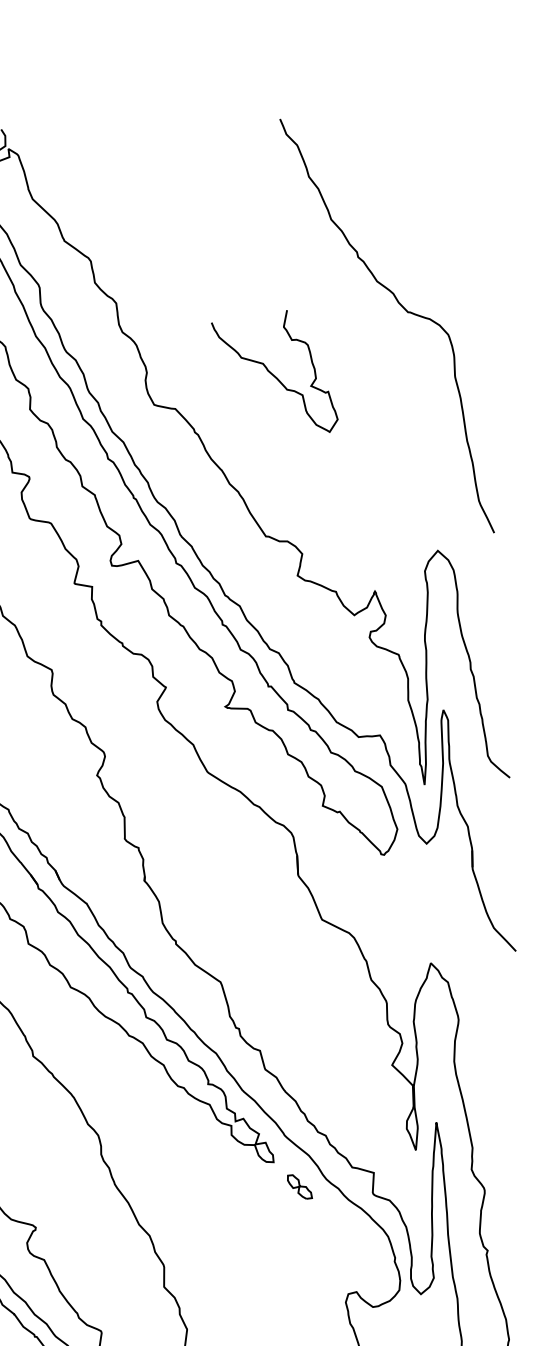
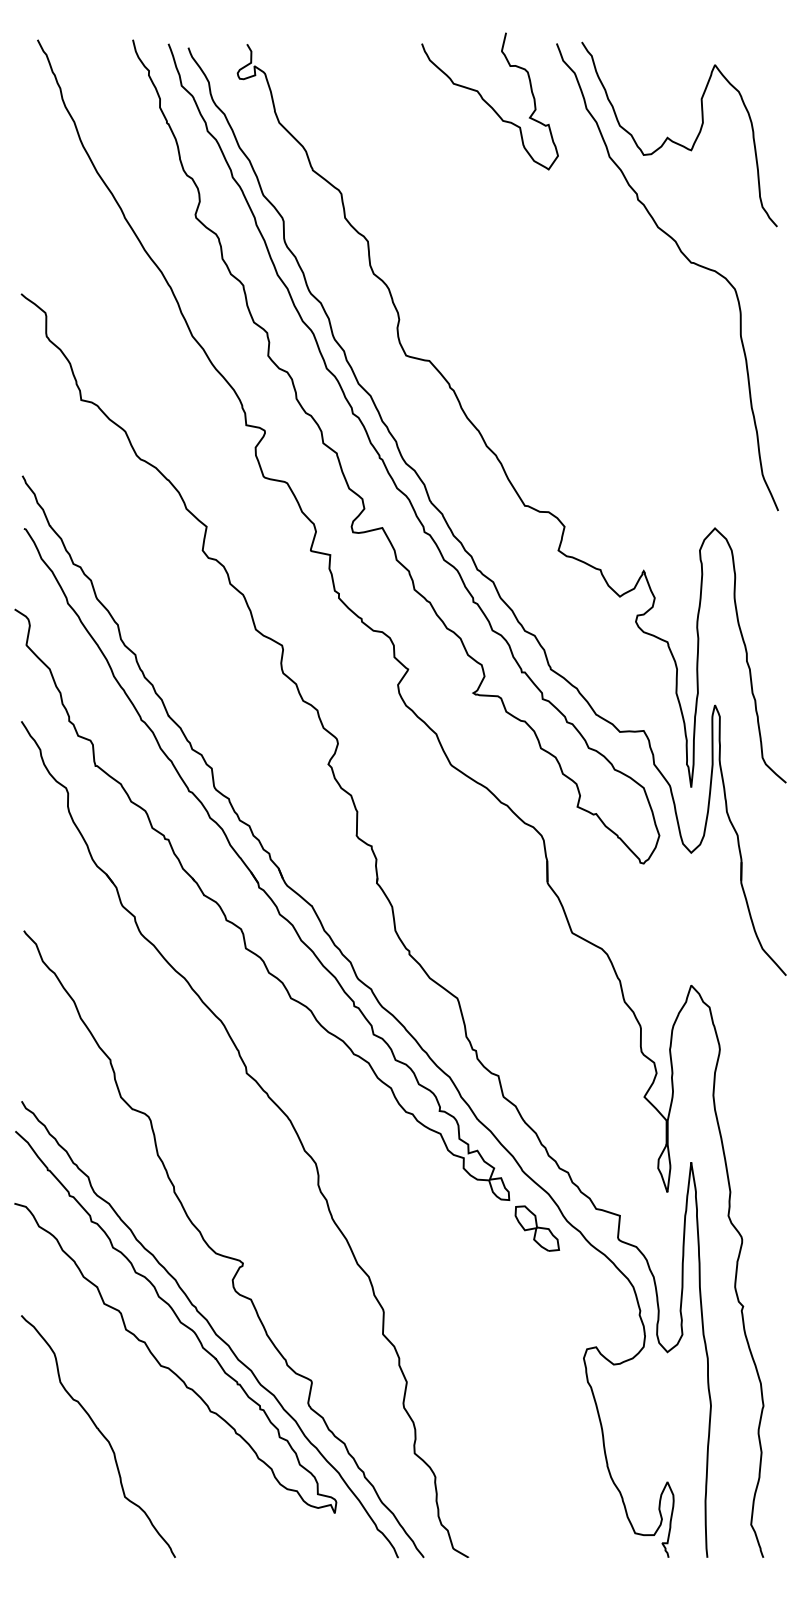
curve: (390, 203) -> (675, 141), added
curve: (272, 373) -> (487, 102), moved
part: (299, 1186) -> (537, 1228), size x1.67

